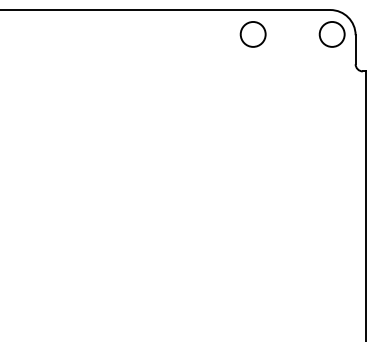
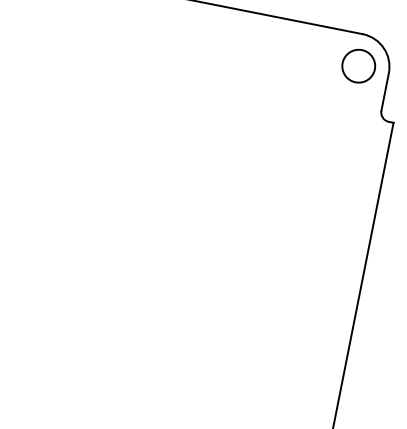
circle: (252, 34) -> (255, 45), removed

